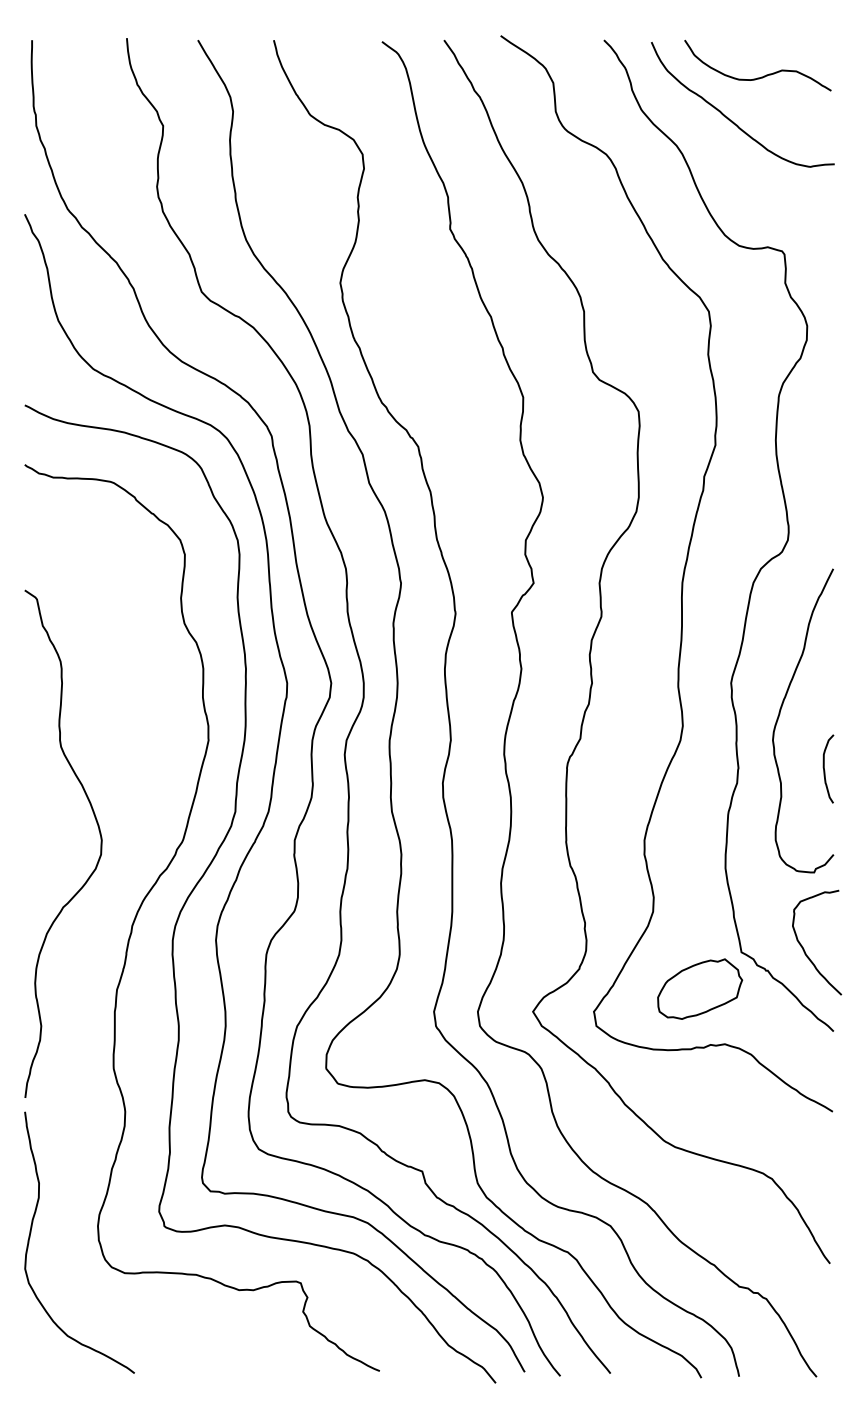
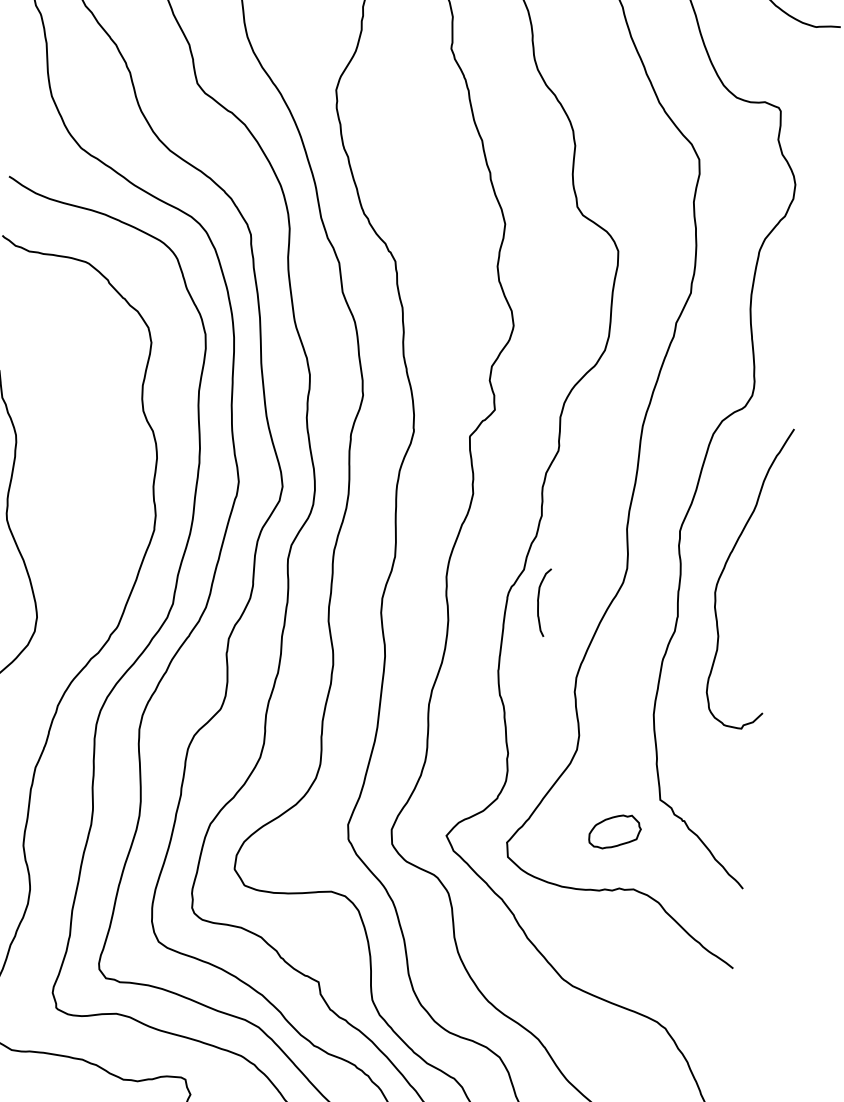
curve: (825, 770) -> (539, 603), moved
curve: (804, 948) -> (723, 803), removed
part: (700, 988) -> (615, 831), size x0.6

